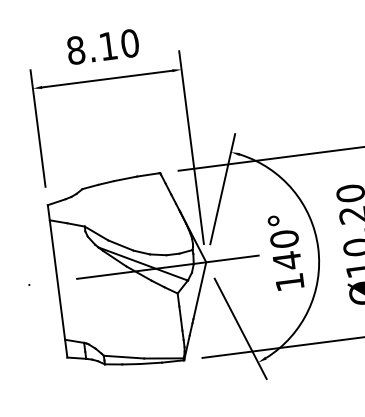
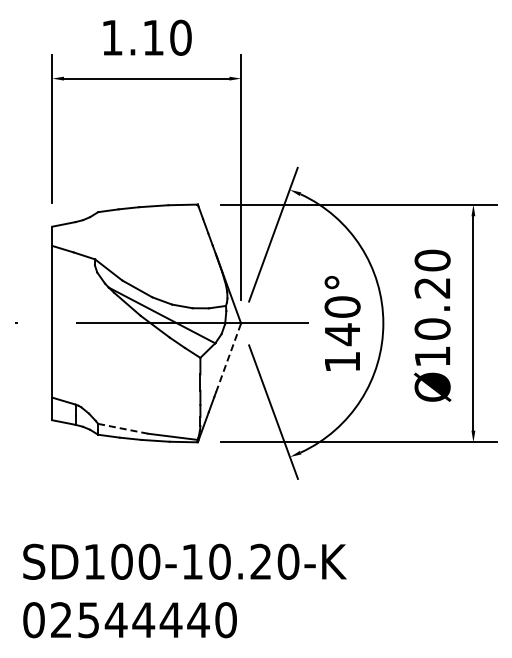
text: (76, 50) -> (112, 37), 8.10 -> 1.10
line: (199, 290) -> (228, 357), solid -> dashed
line: (123, 356) -> (122, 428), solid -> dashed

